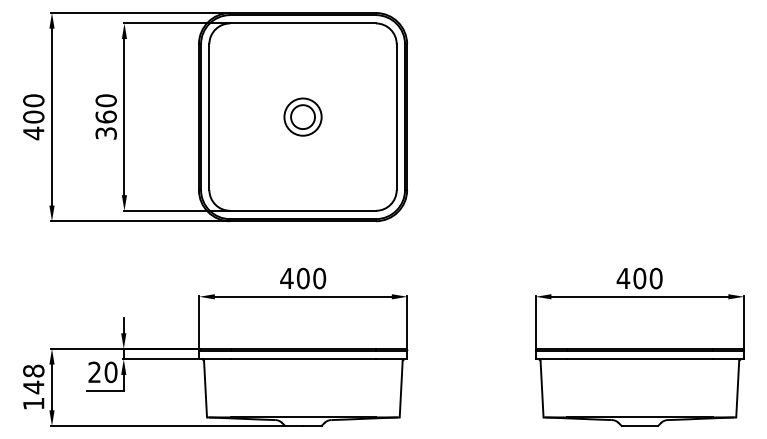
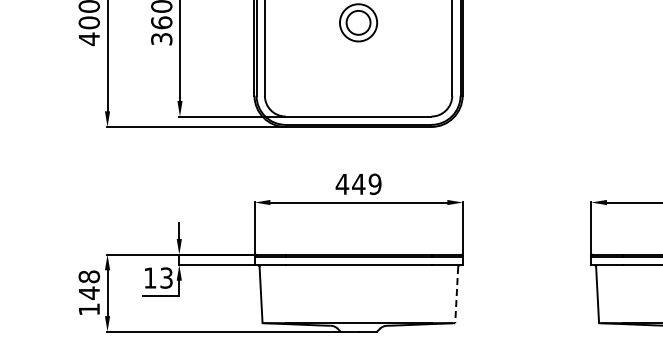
text: (311, 278) -> (367, 184), 400 -> 449
text: (102, 372) -> (158, 278), 20 -> 13
line: (401, 389) -> (457, 295), solid -> dashed

